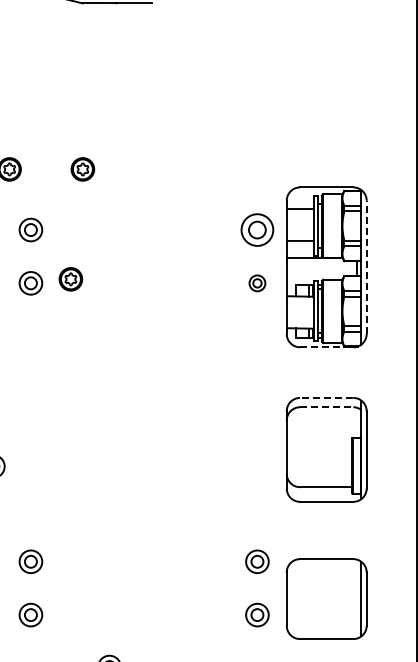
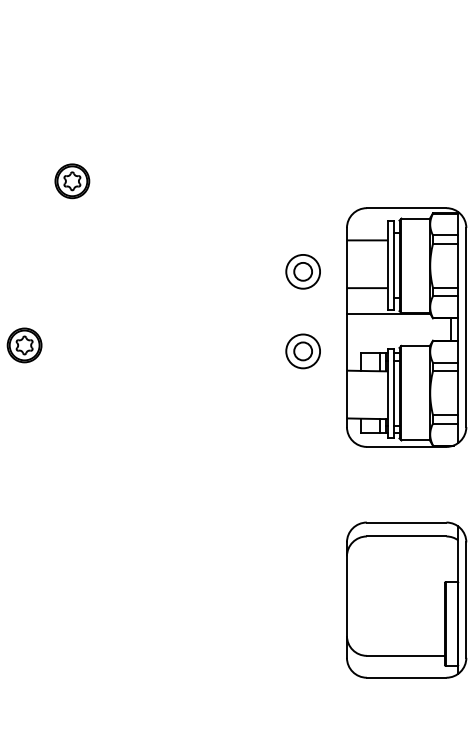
part: (82, 169) -> (71, 181), moved
part: (257, 229) -> (303, 271), size x0.71
line: (366, 267) -> (466, 327), dashed -> solid
part: (257, 283) -> (303, 351), size x1.43
line: (326, 347) -> (406, 447), dashed -> solid
line: (326, 397) -> (406, 521), dashed -> solid
line: (326, 407) -> (406, 536), dashed -> solid

